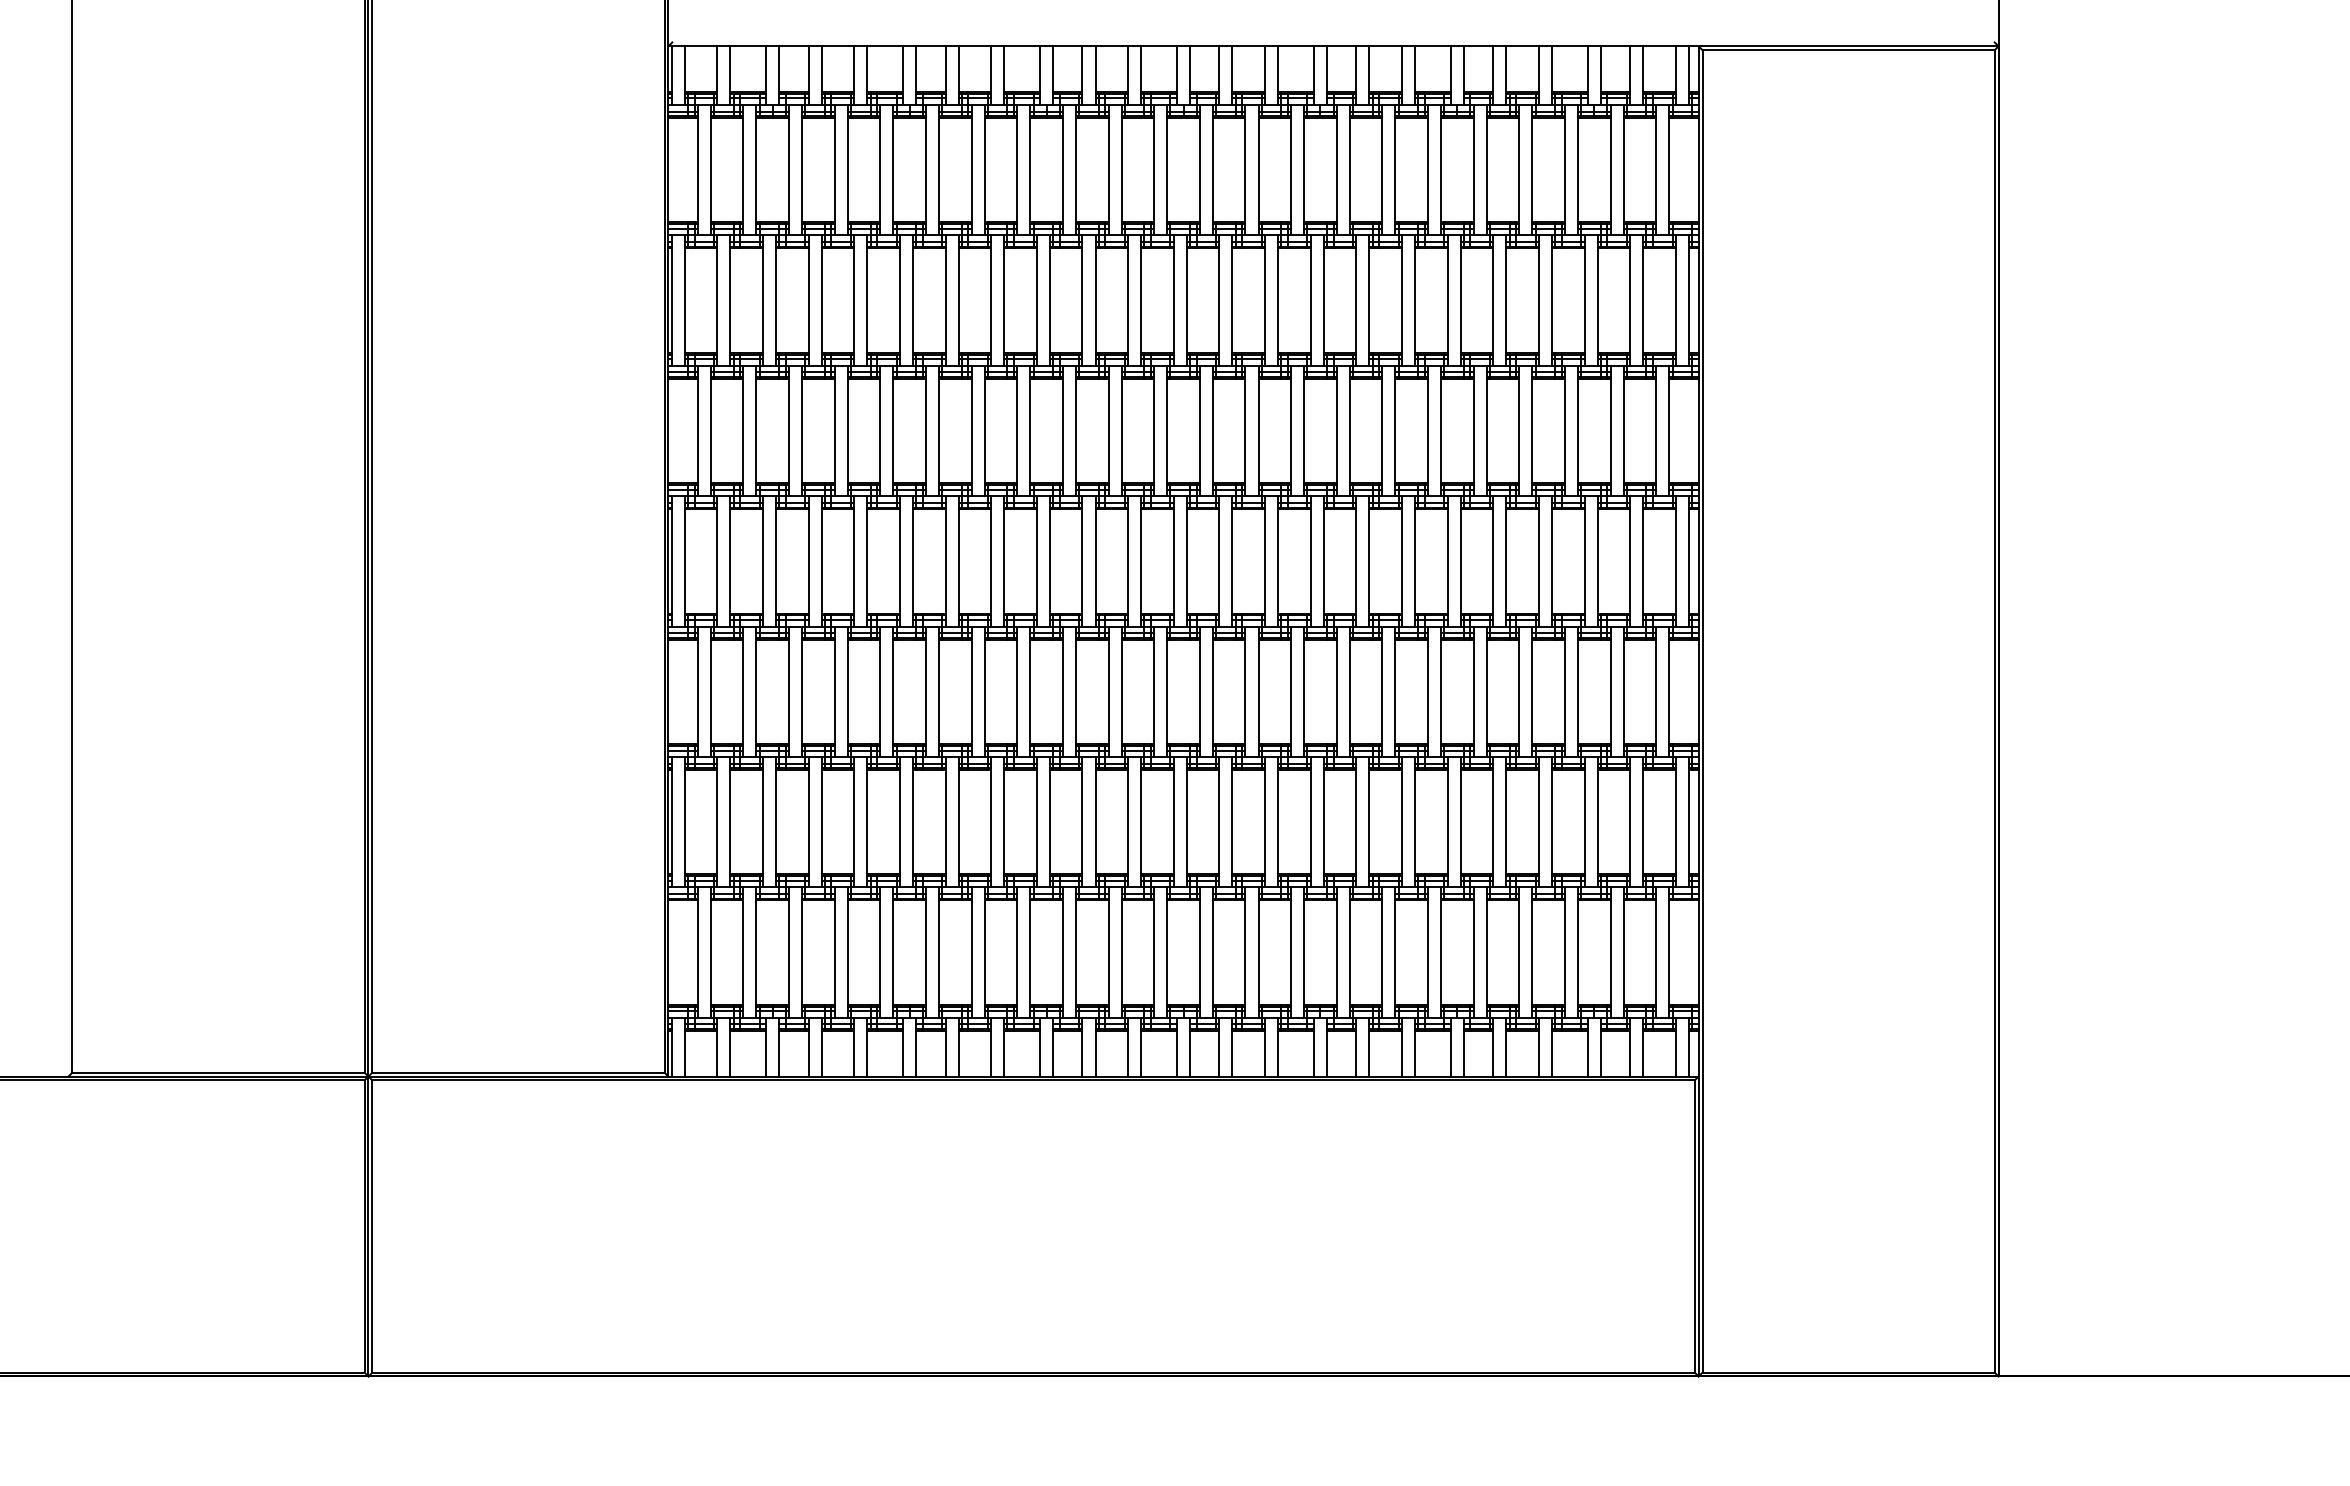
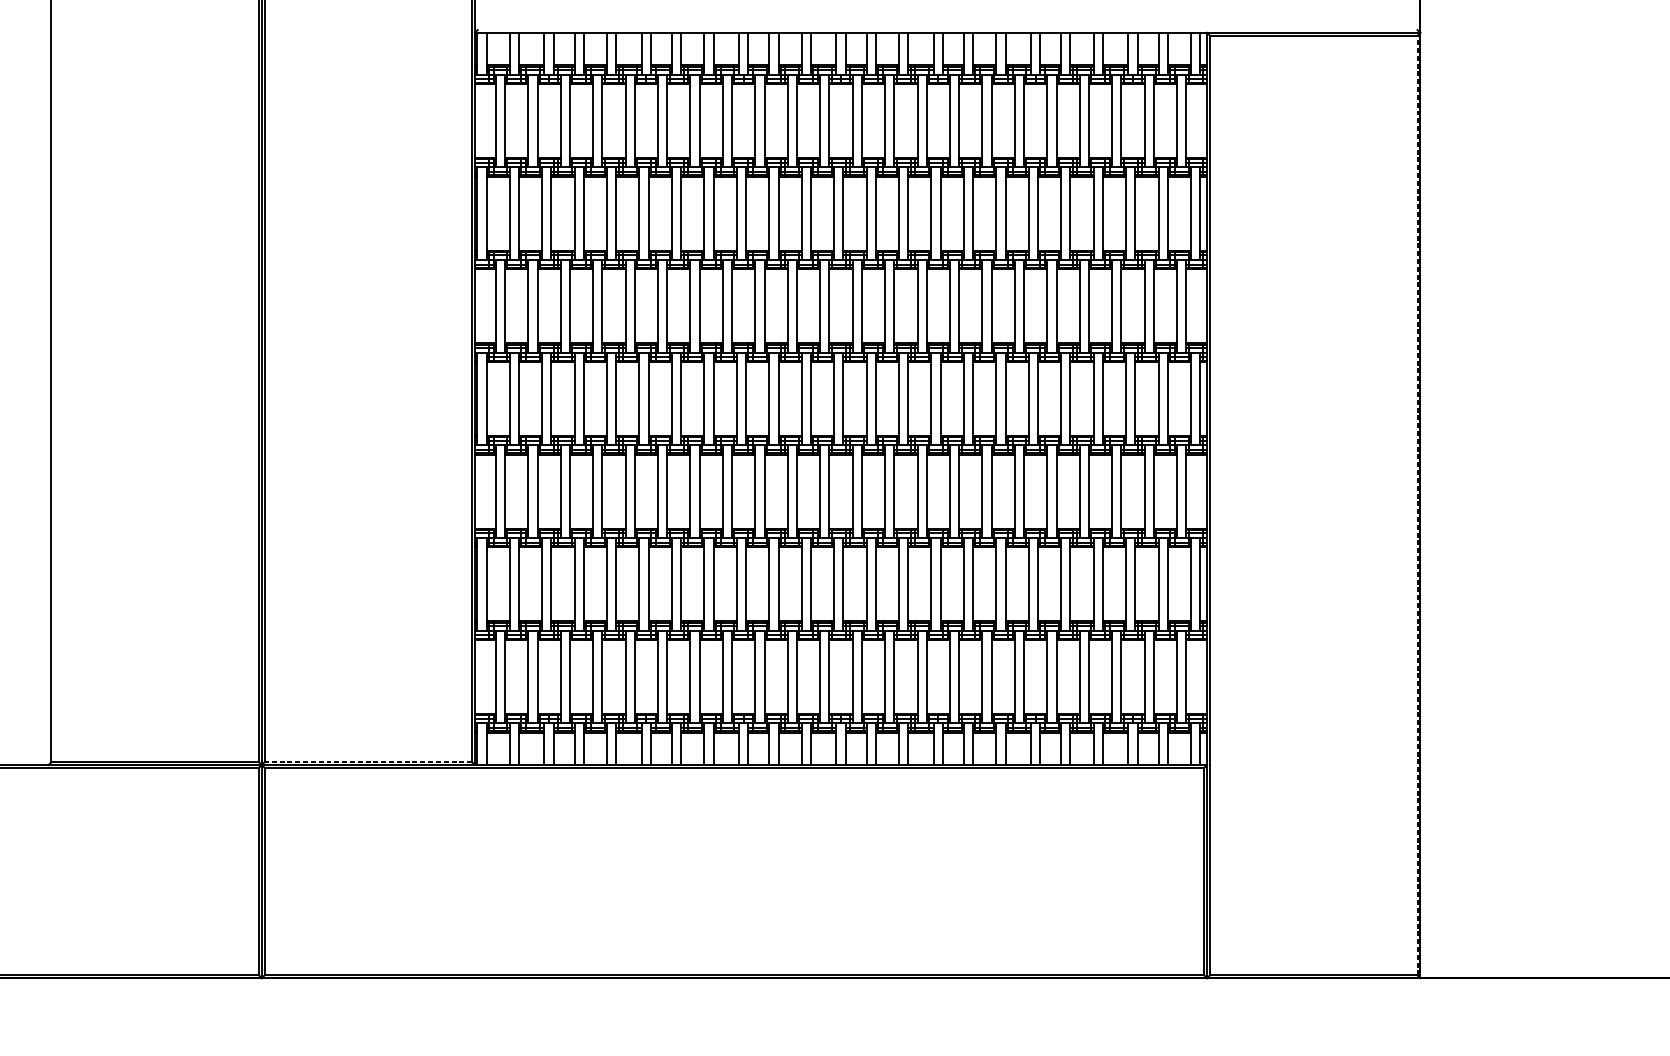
line: (1994, 710) -> (1417, 504), solid -> dashed
line: (517, 1072) -> (367, 762), solid -> dashed

